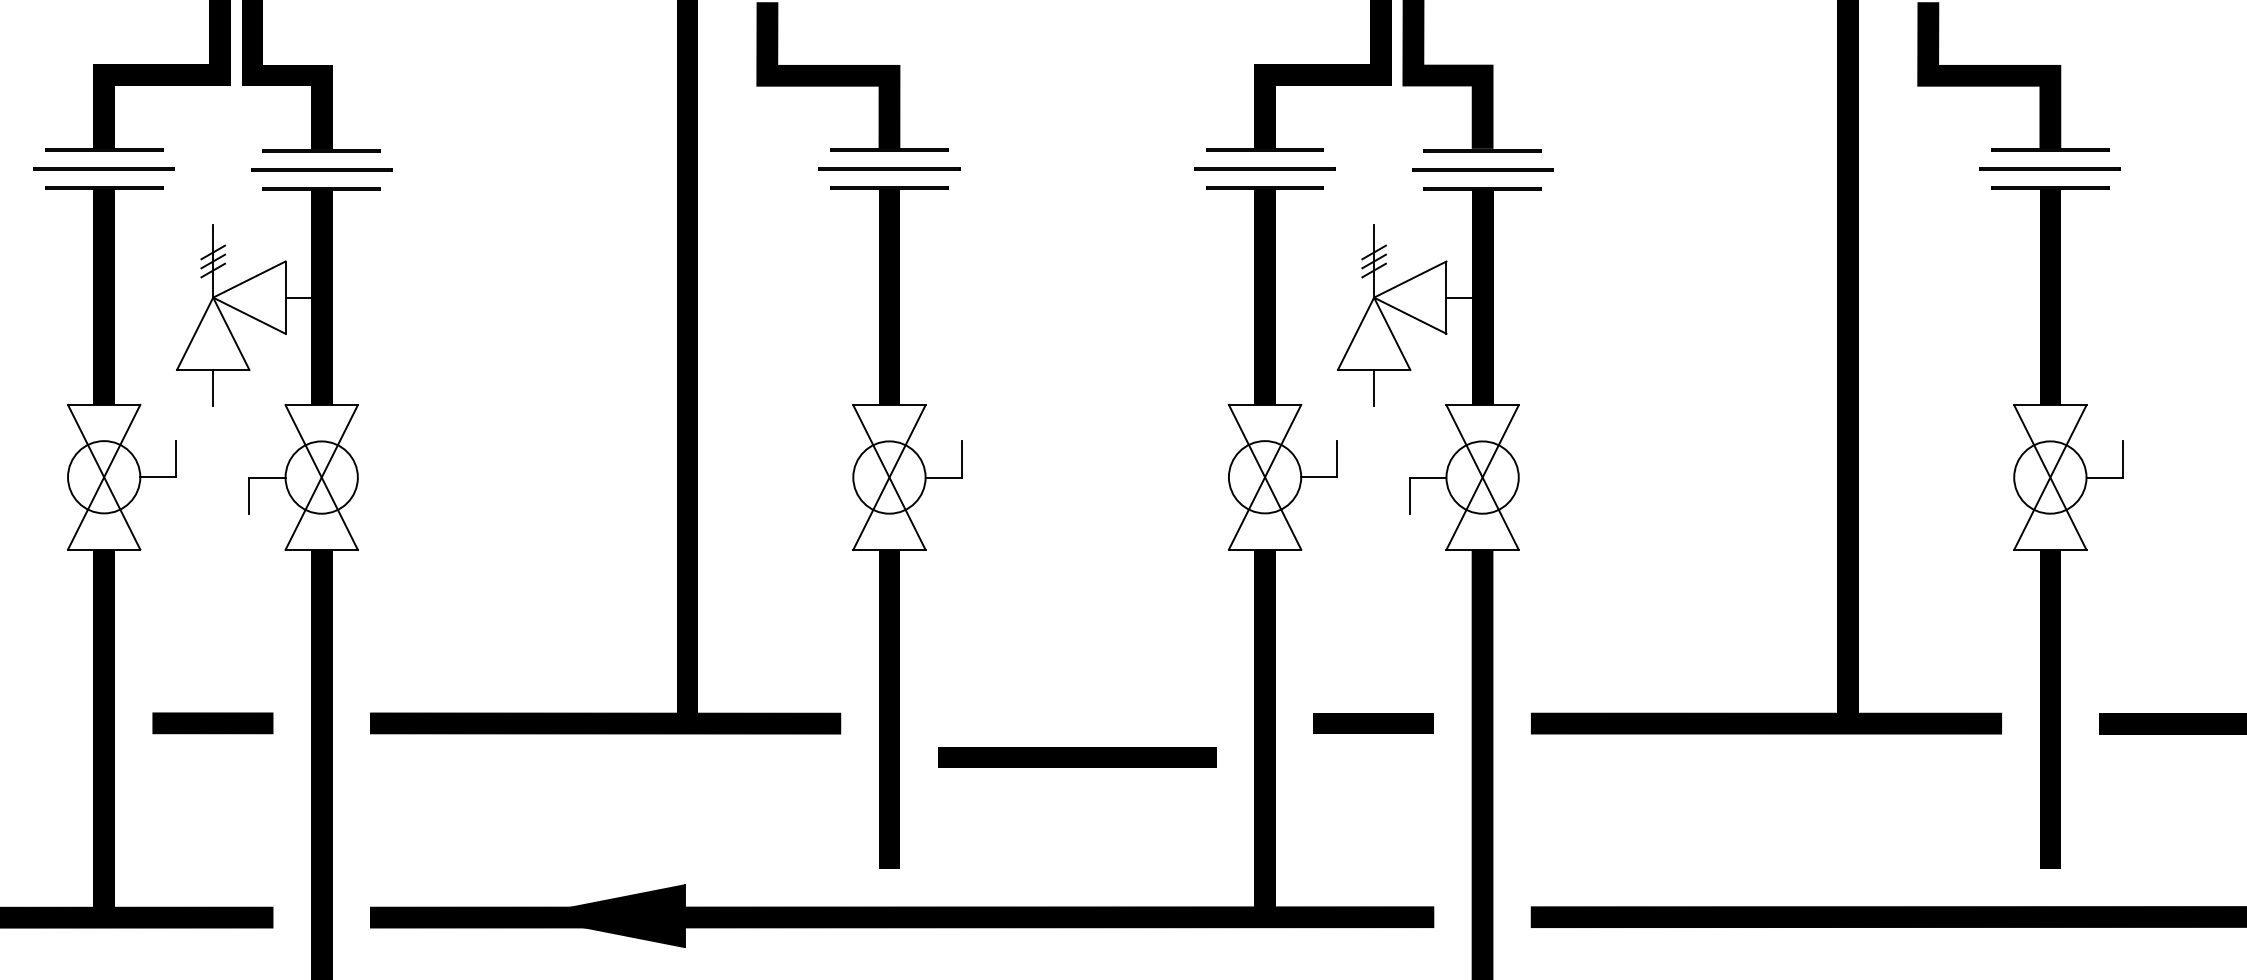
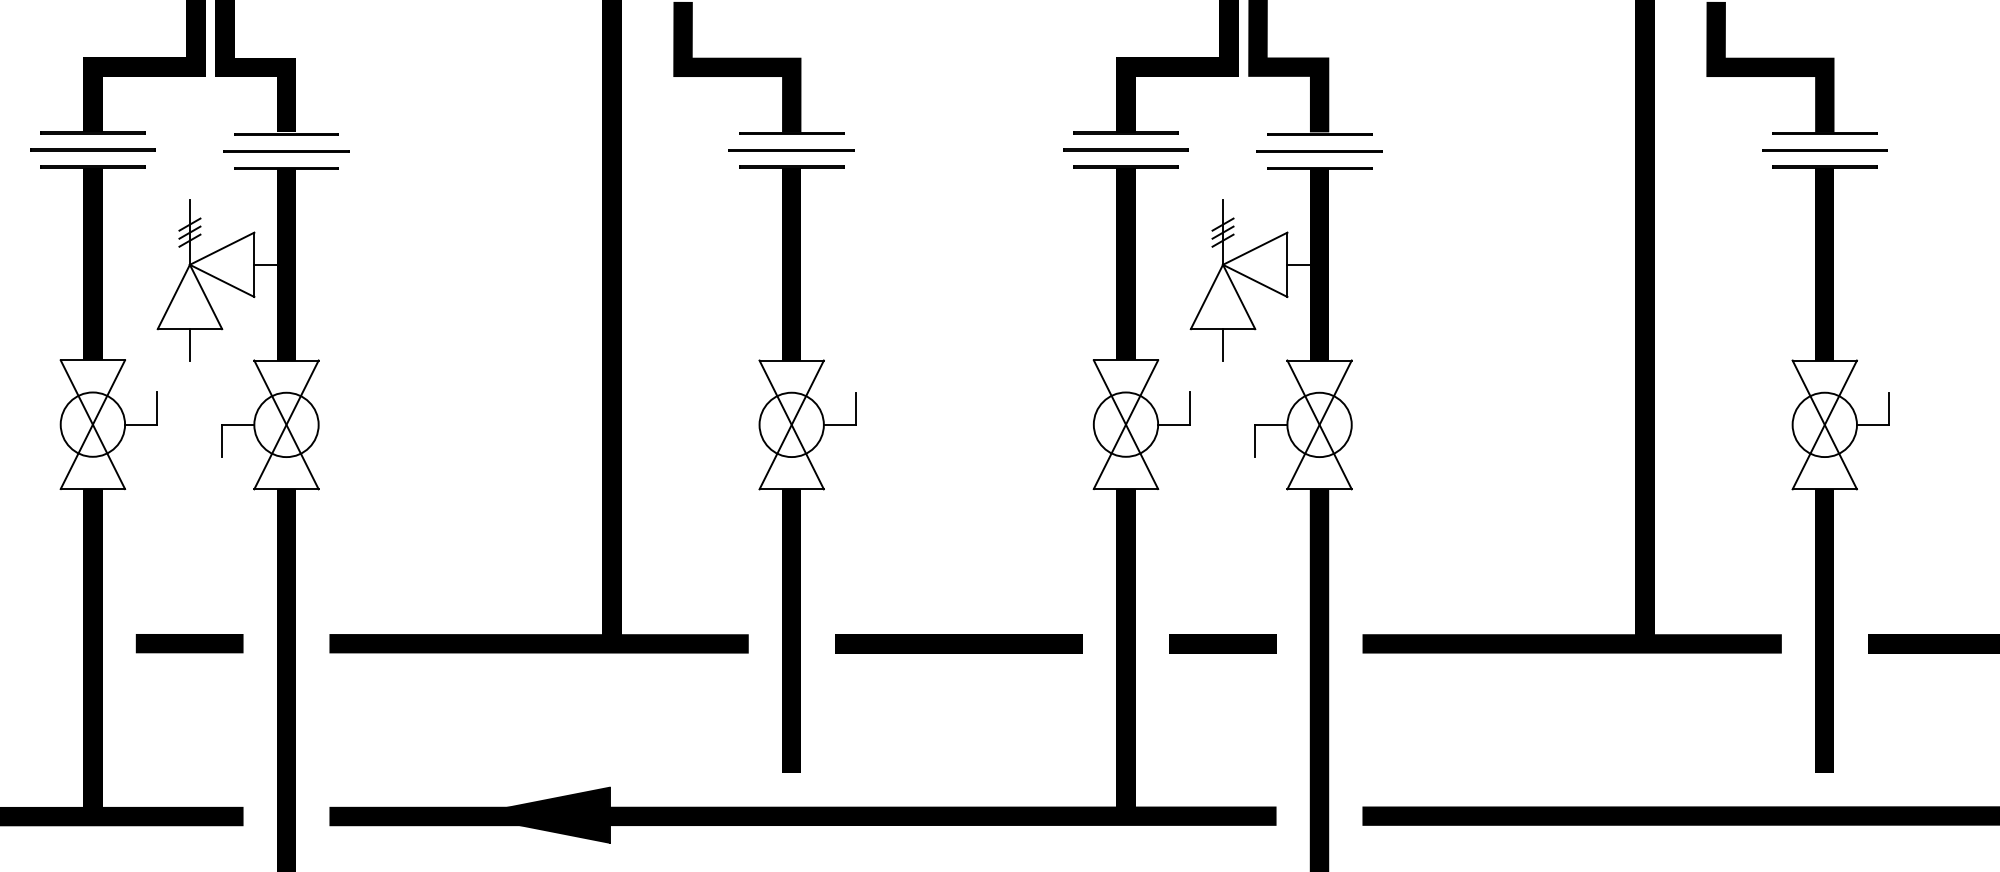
line: (1077, 757) -> (959, 643), moved

